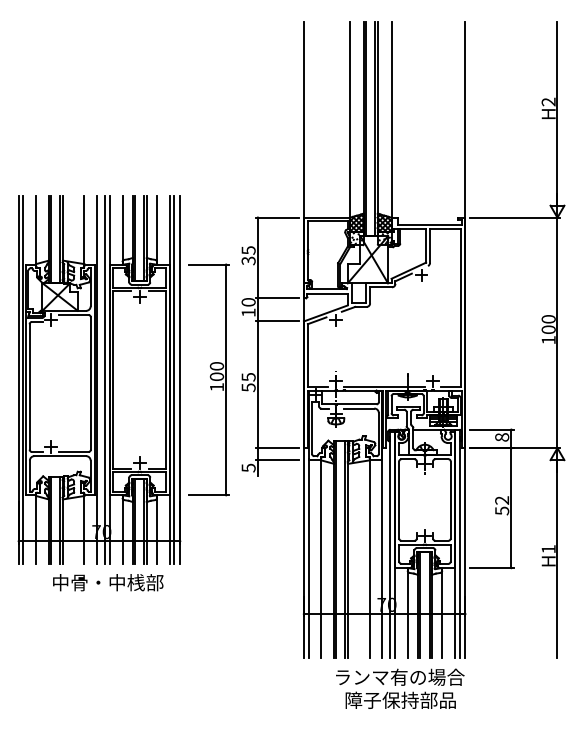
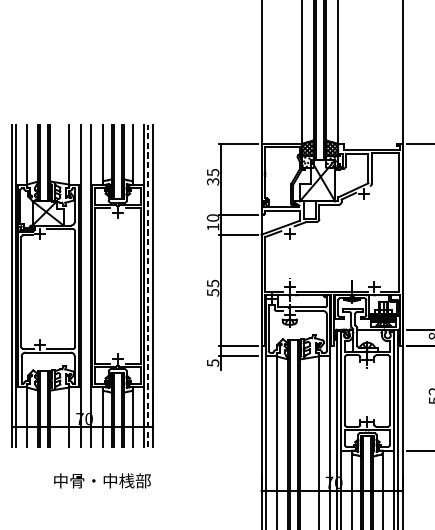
line: (105, 379) -> (87, 285), removed
line: (174, 379) -> (148, 285), solid -> dashed
part: (208, 379) -> (177, 285), removed
text: (108, 582) -> (102, 480), moved

